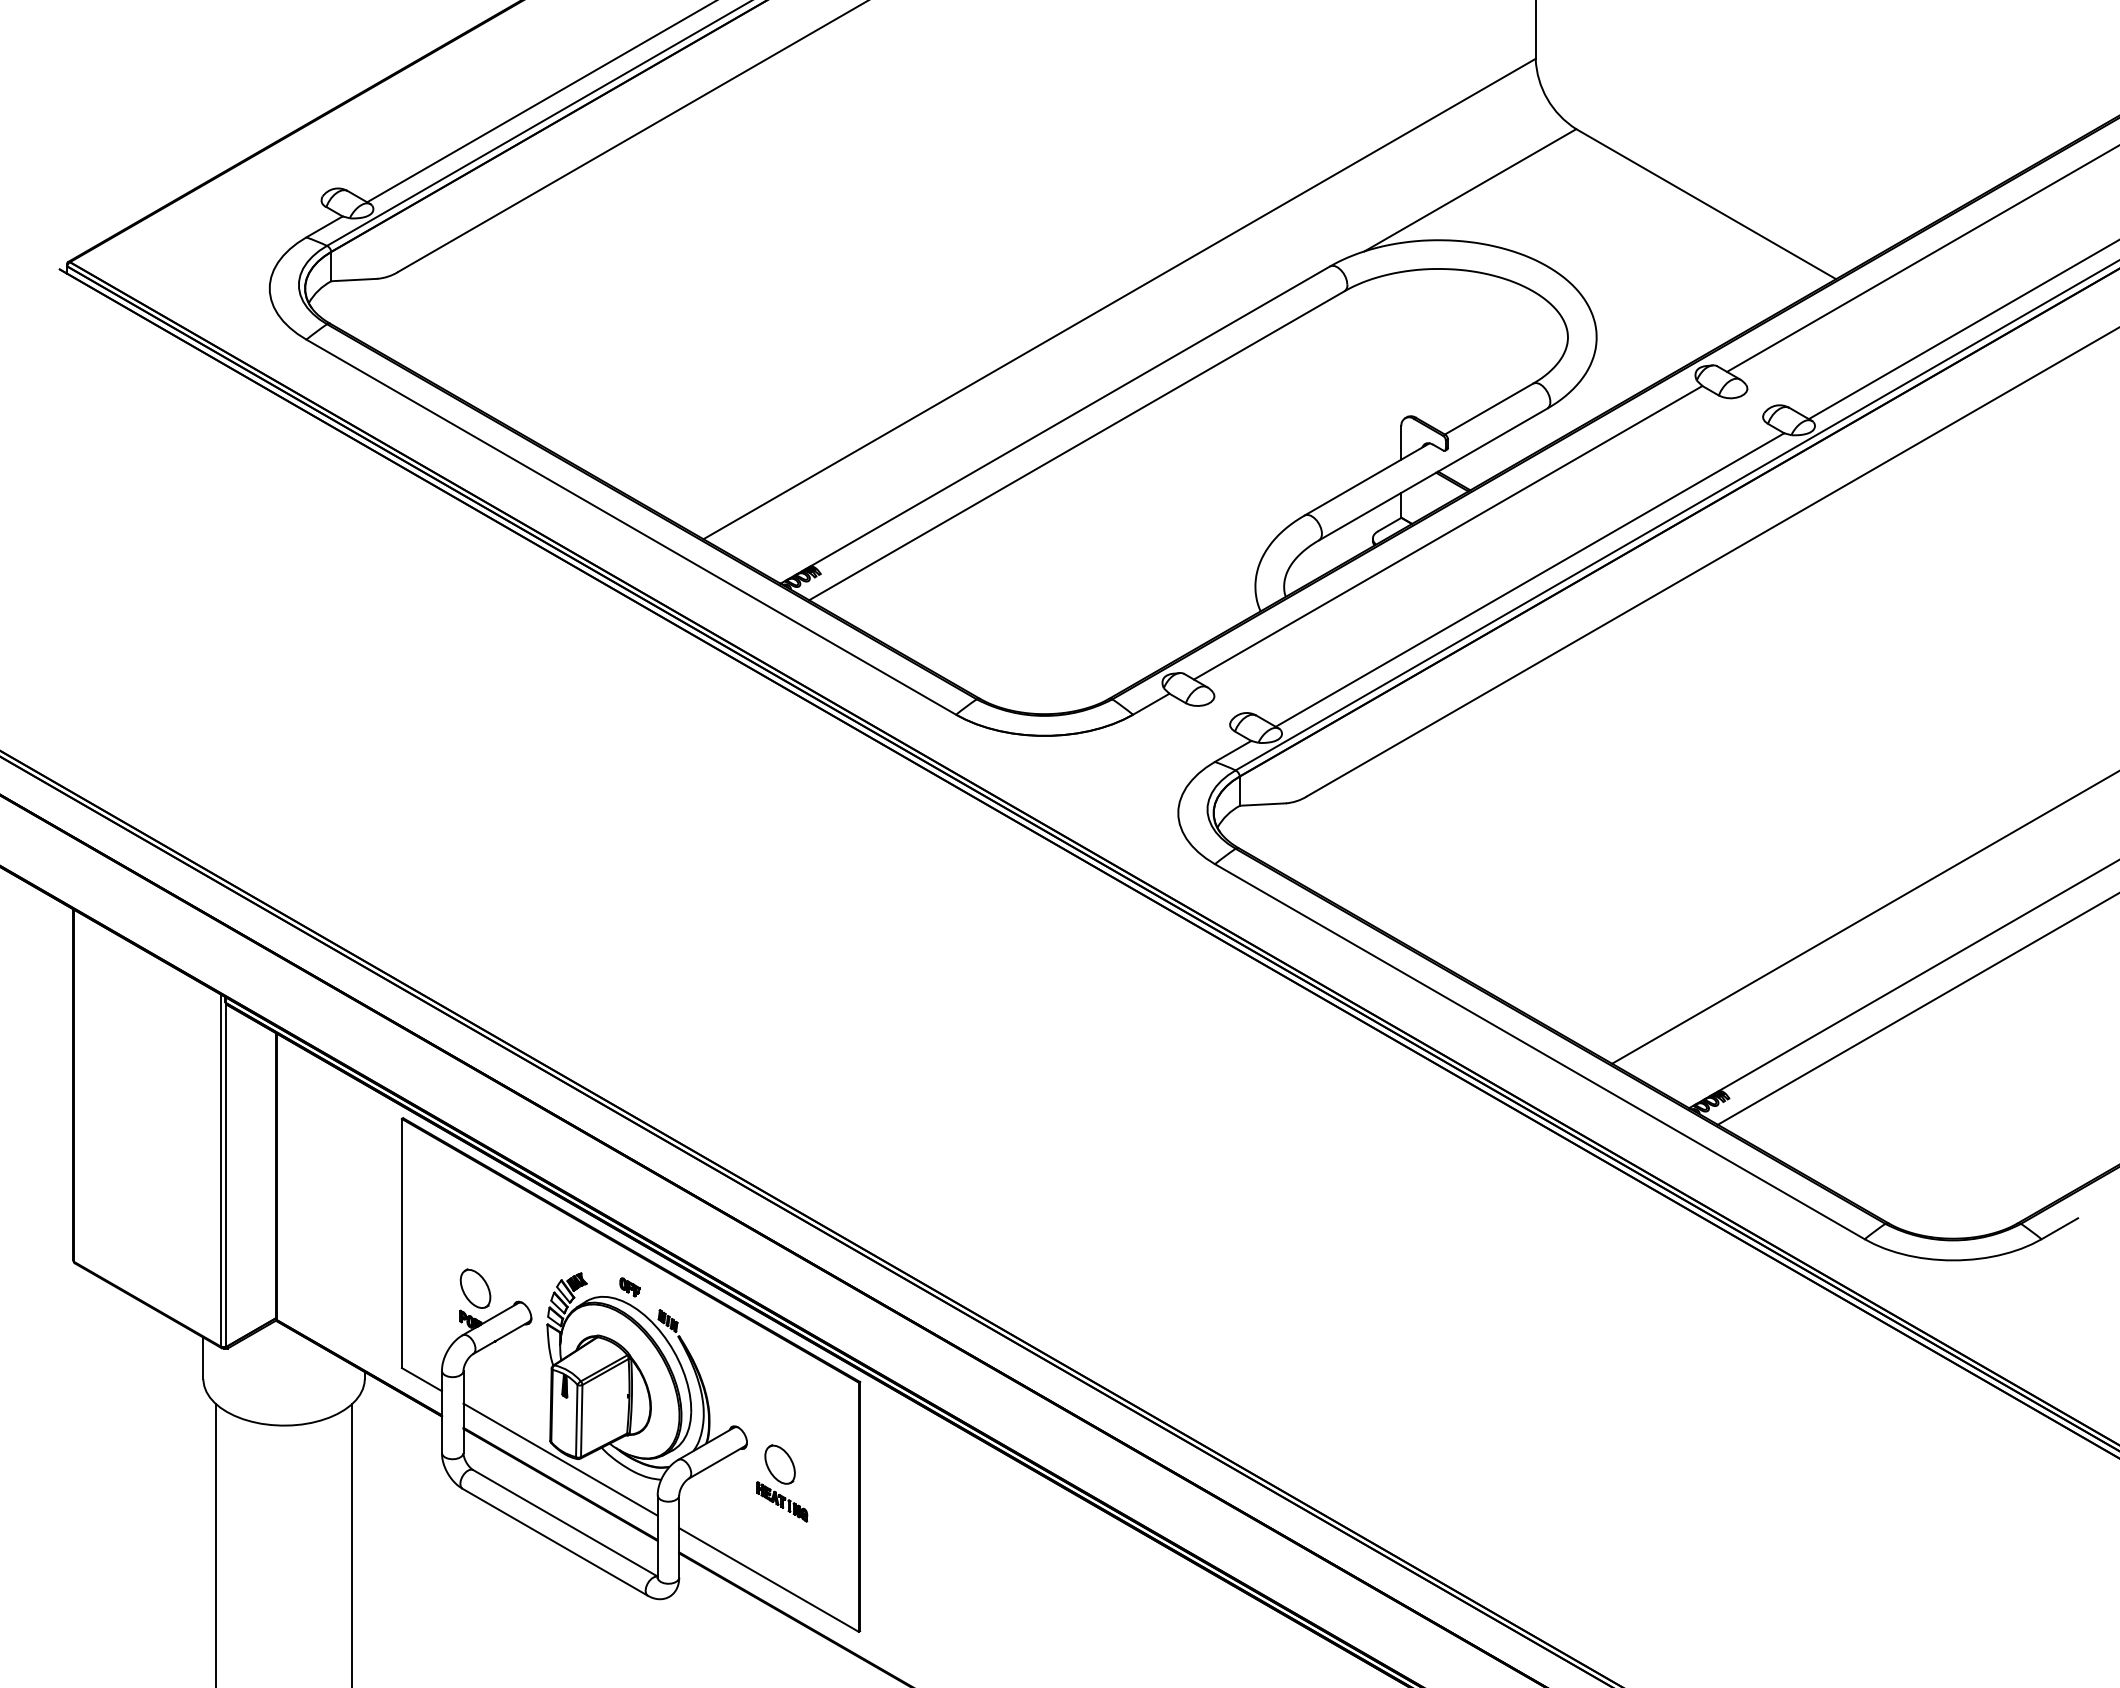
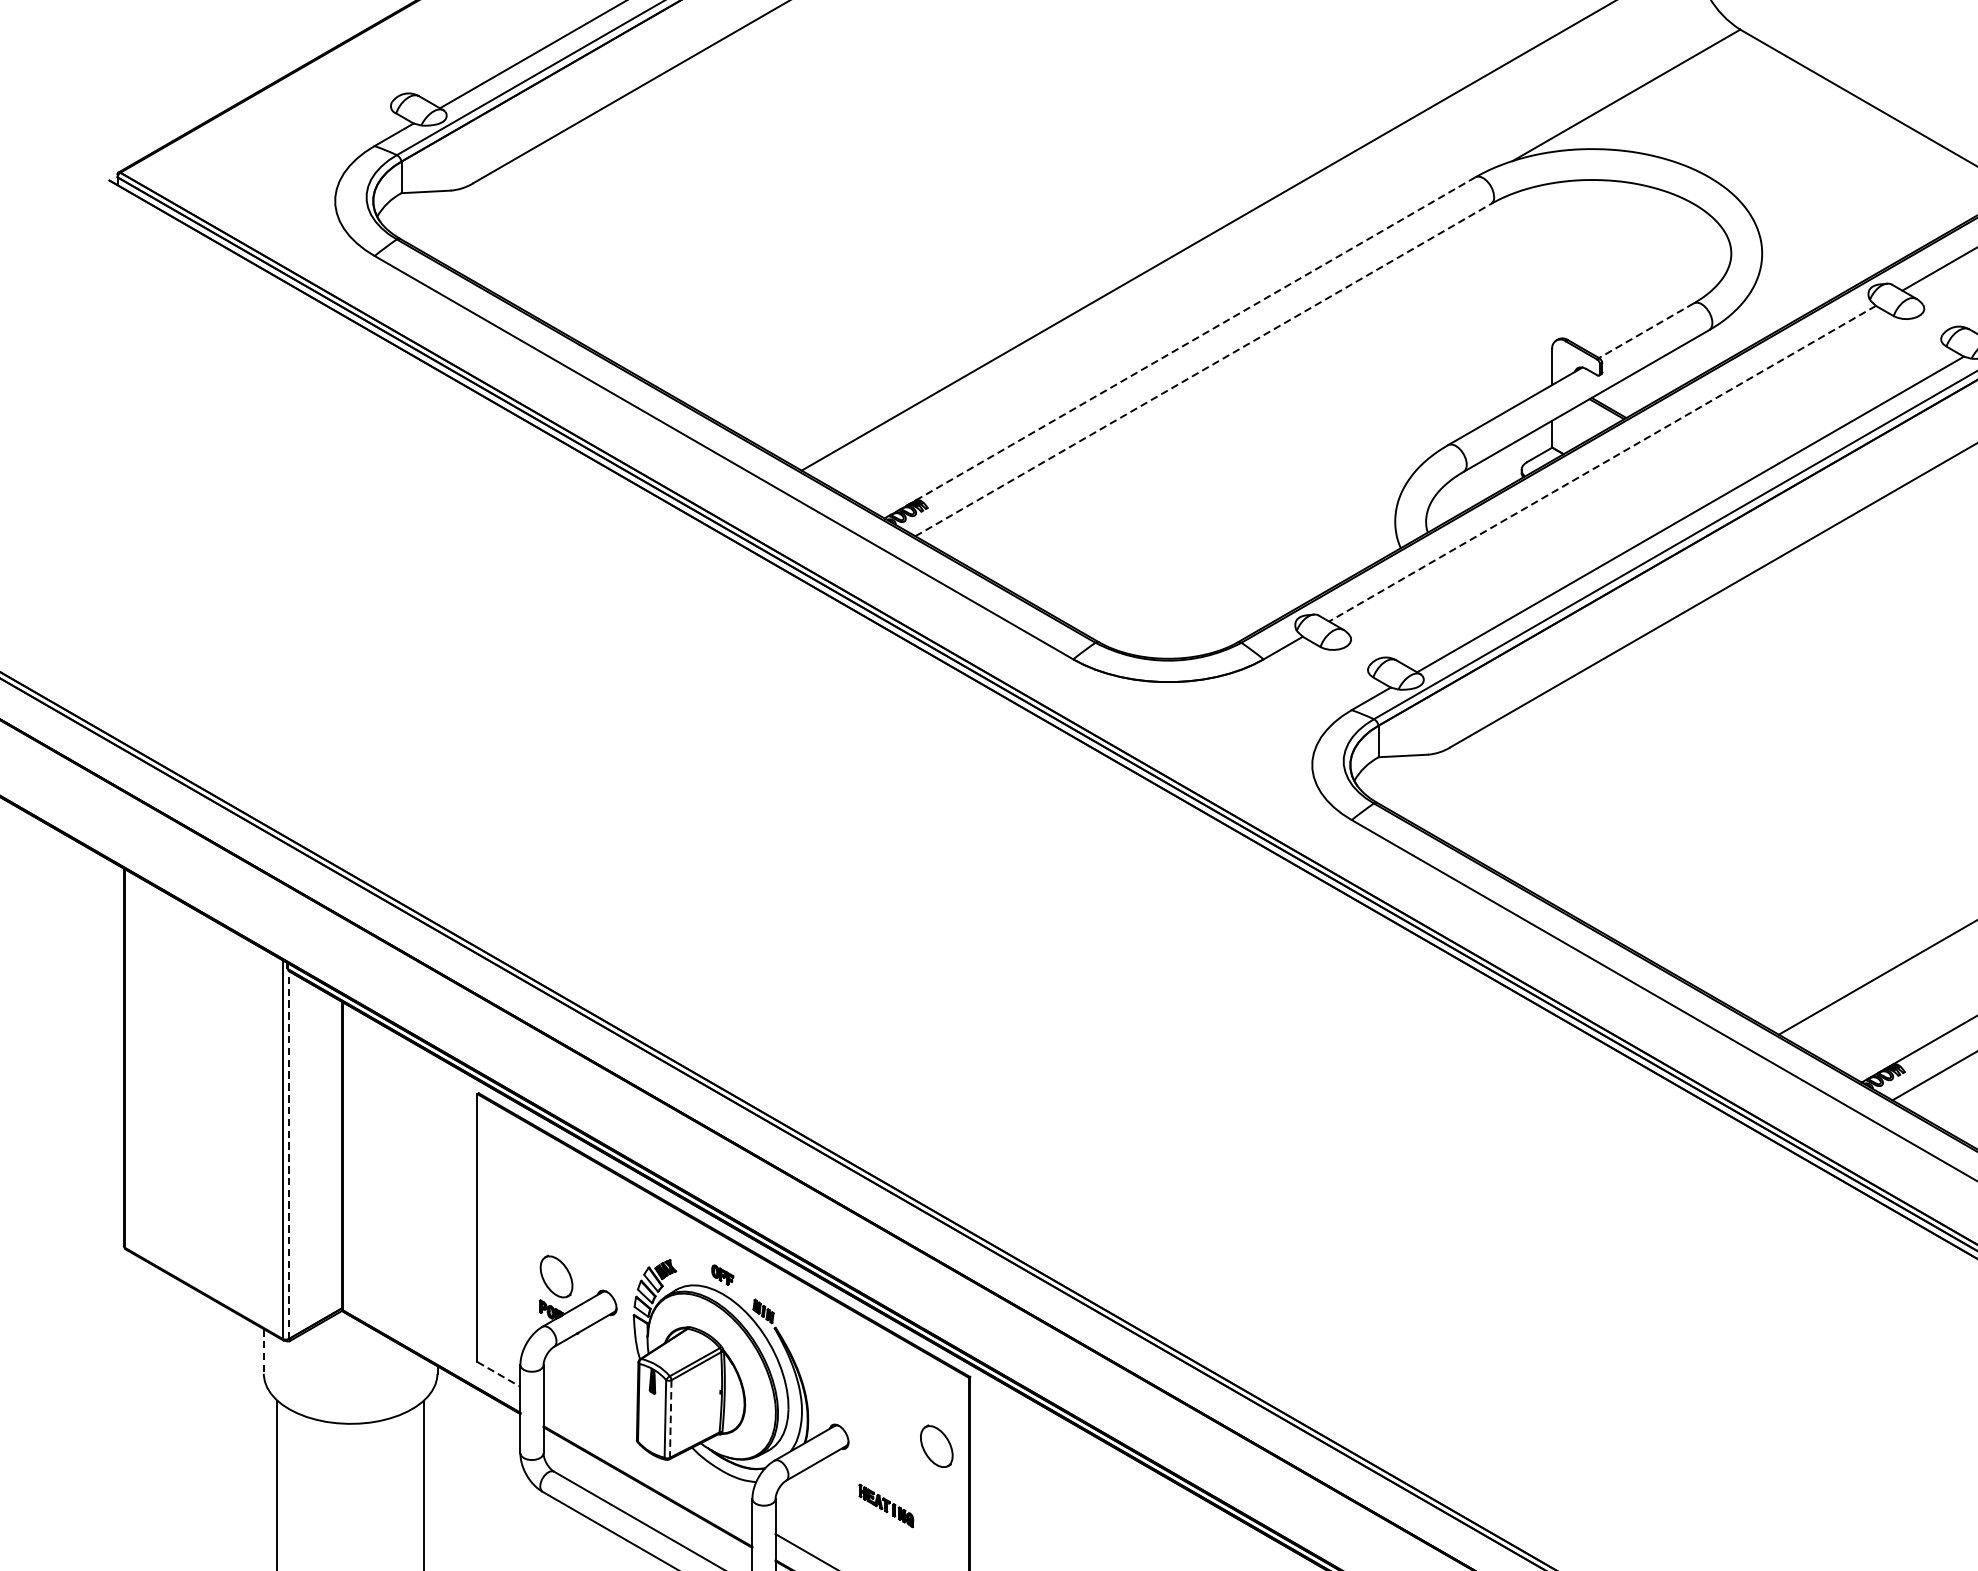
line: (1489, 409) -> (1646, 331), solid -> dashed
line: (1054, 425) -> (1179, 348), solid -> dashed
line: (1076, 445) -> (1202, 369), solid -> dashed
line: (1448, 532) -> (1602, 463), solid -> dashed
line: (226, 1175) -> (288, 1154), solid -> dashed
line: (203, 1358) -> (263, 1351), solid -> dashed
line: (422, 1379) -> (499, 1374), solid -> dashed
line: (581, 1421) -> (670, 1419), solid -> dashed
line: (560, 1459) -> (647, 1460), removed
part: (779, 1464) -> (936, 1446), moved

